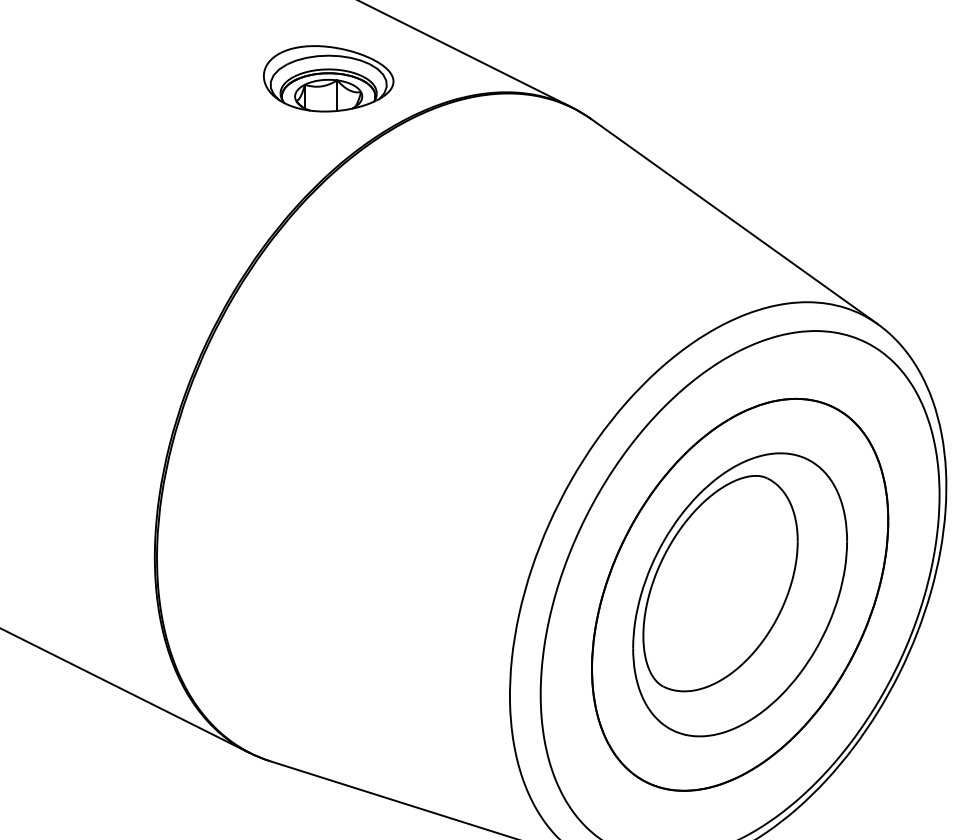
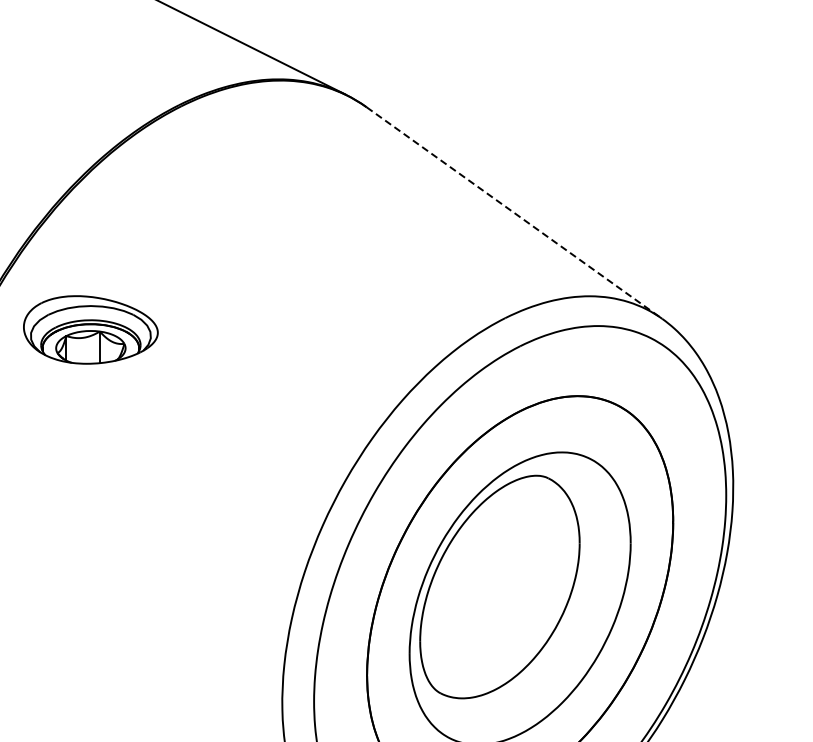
part: (328, 78) -> (90, 329), moved
line: (734, 221) -> (514, 212), solid -> dashed

